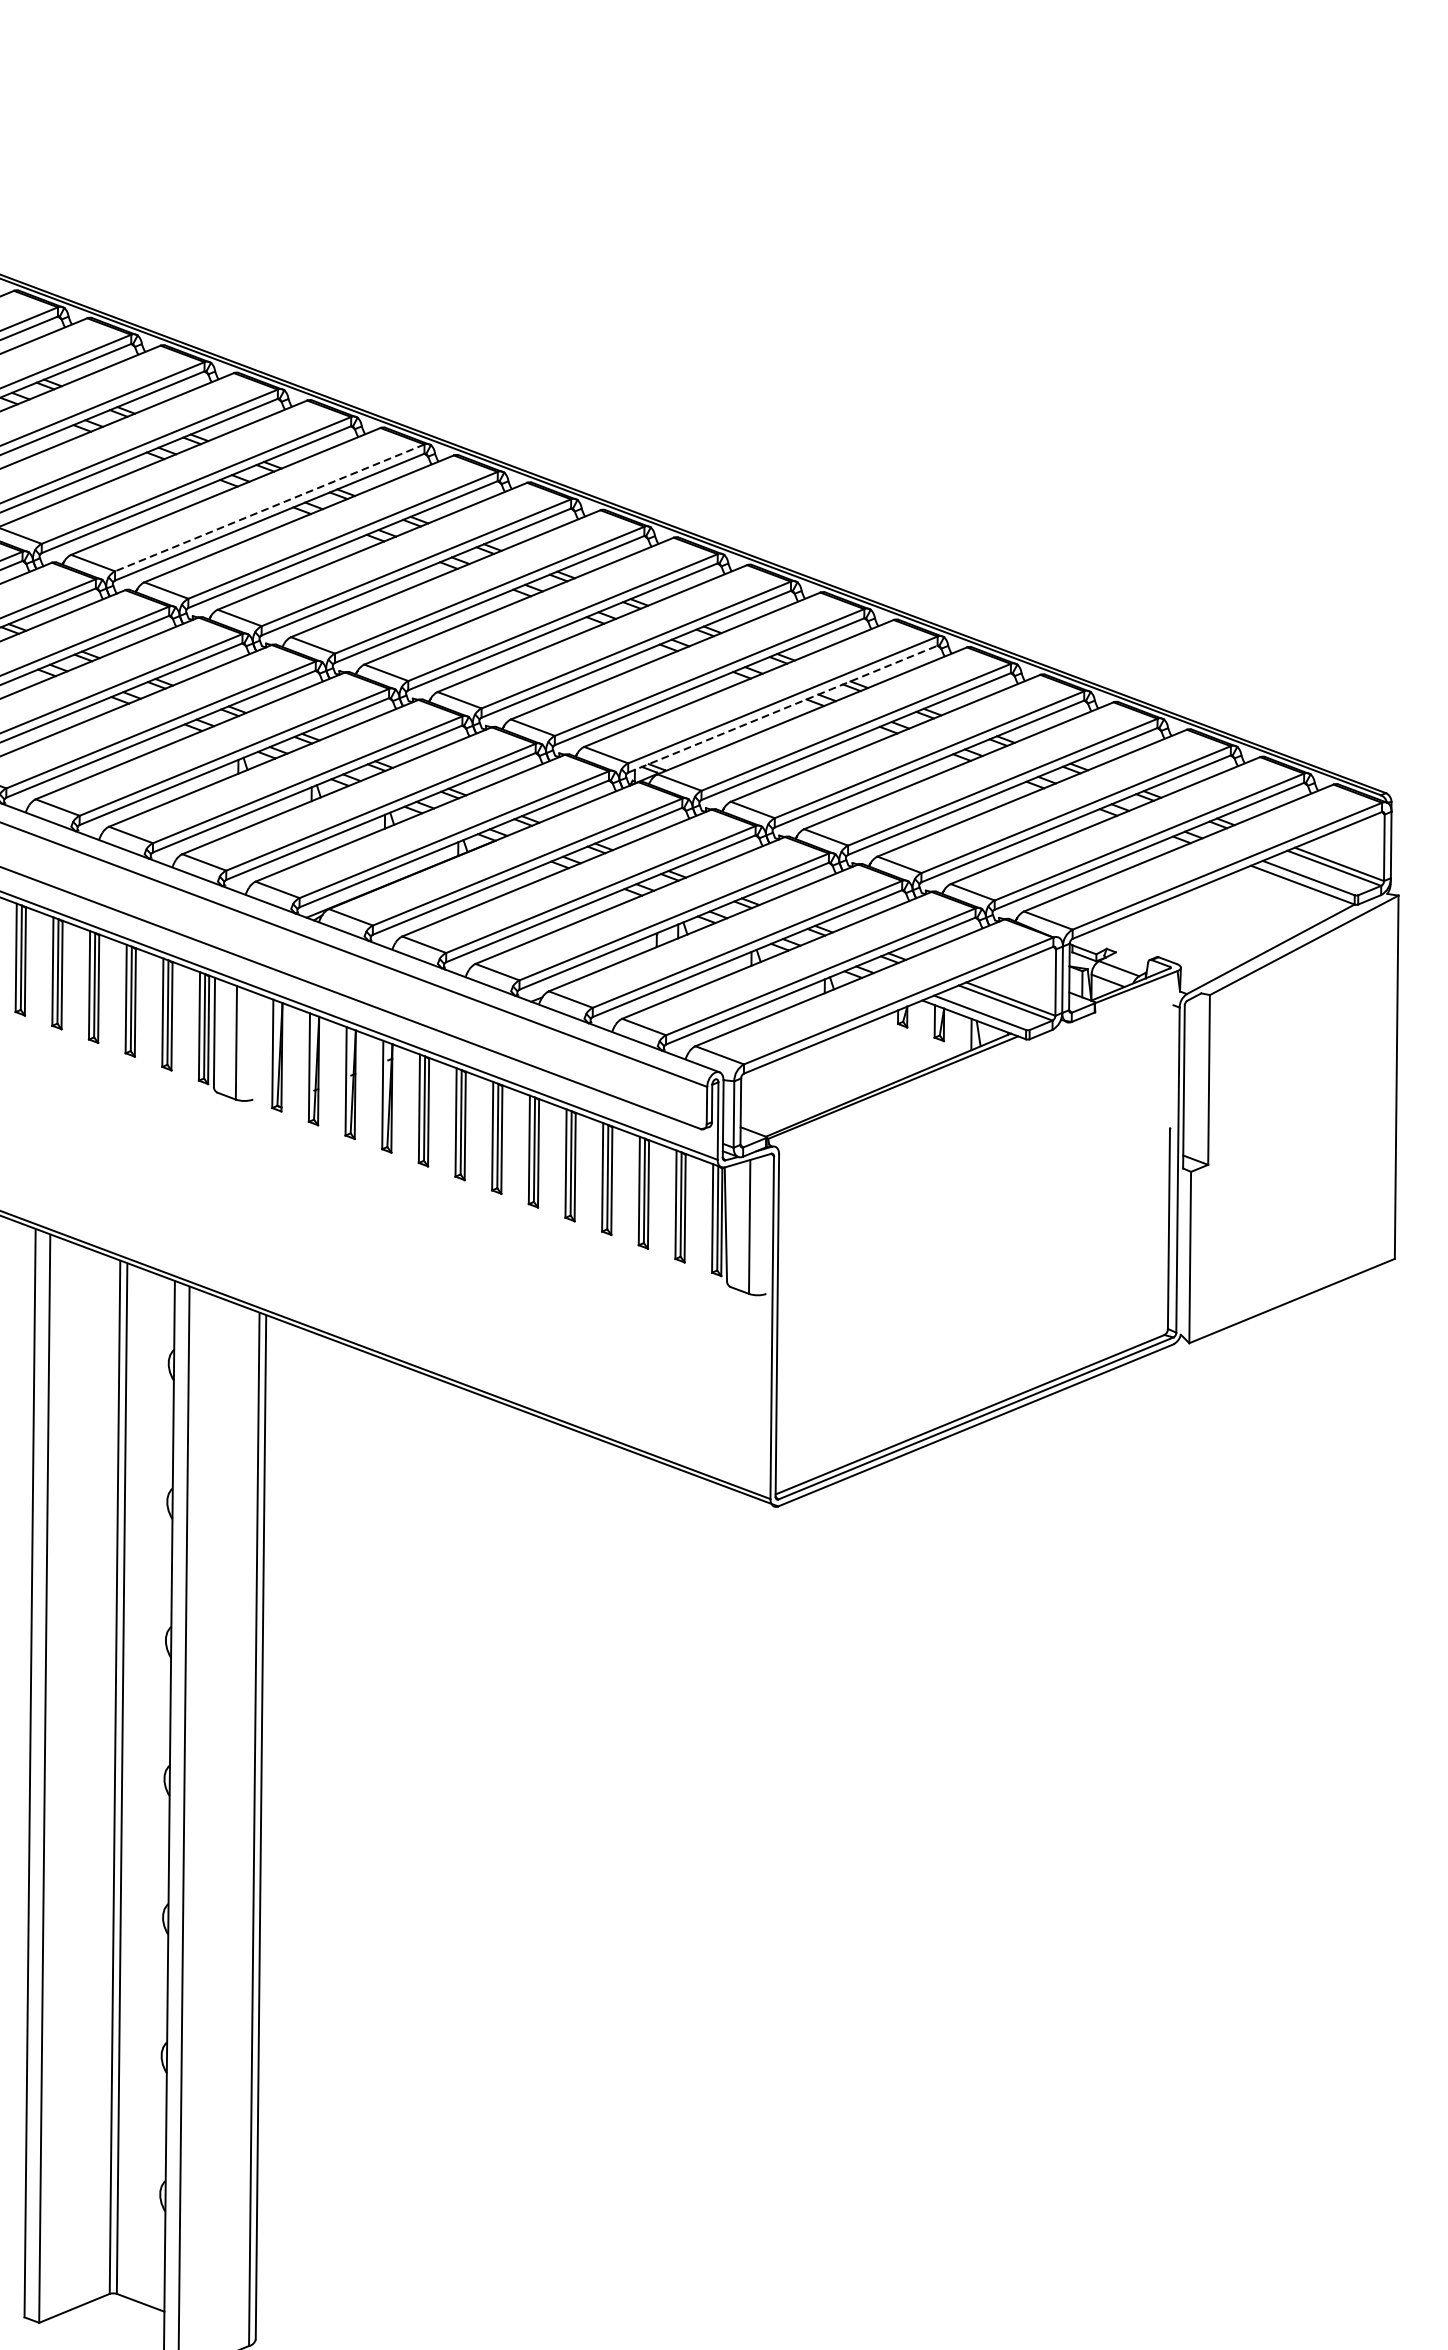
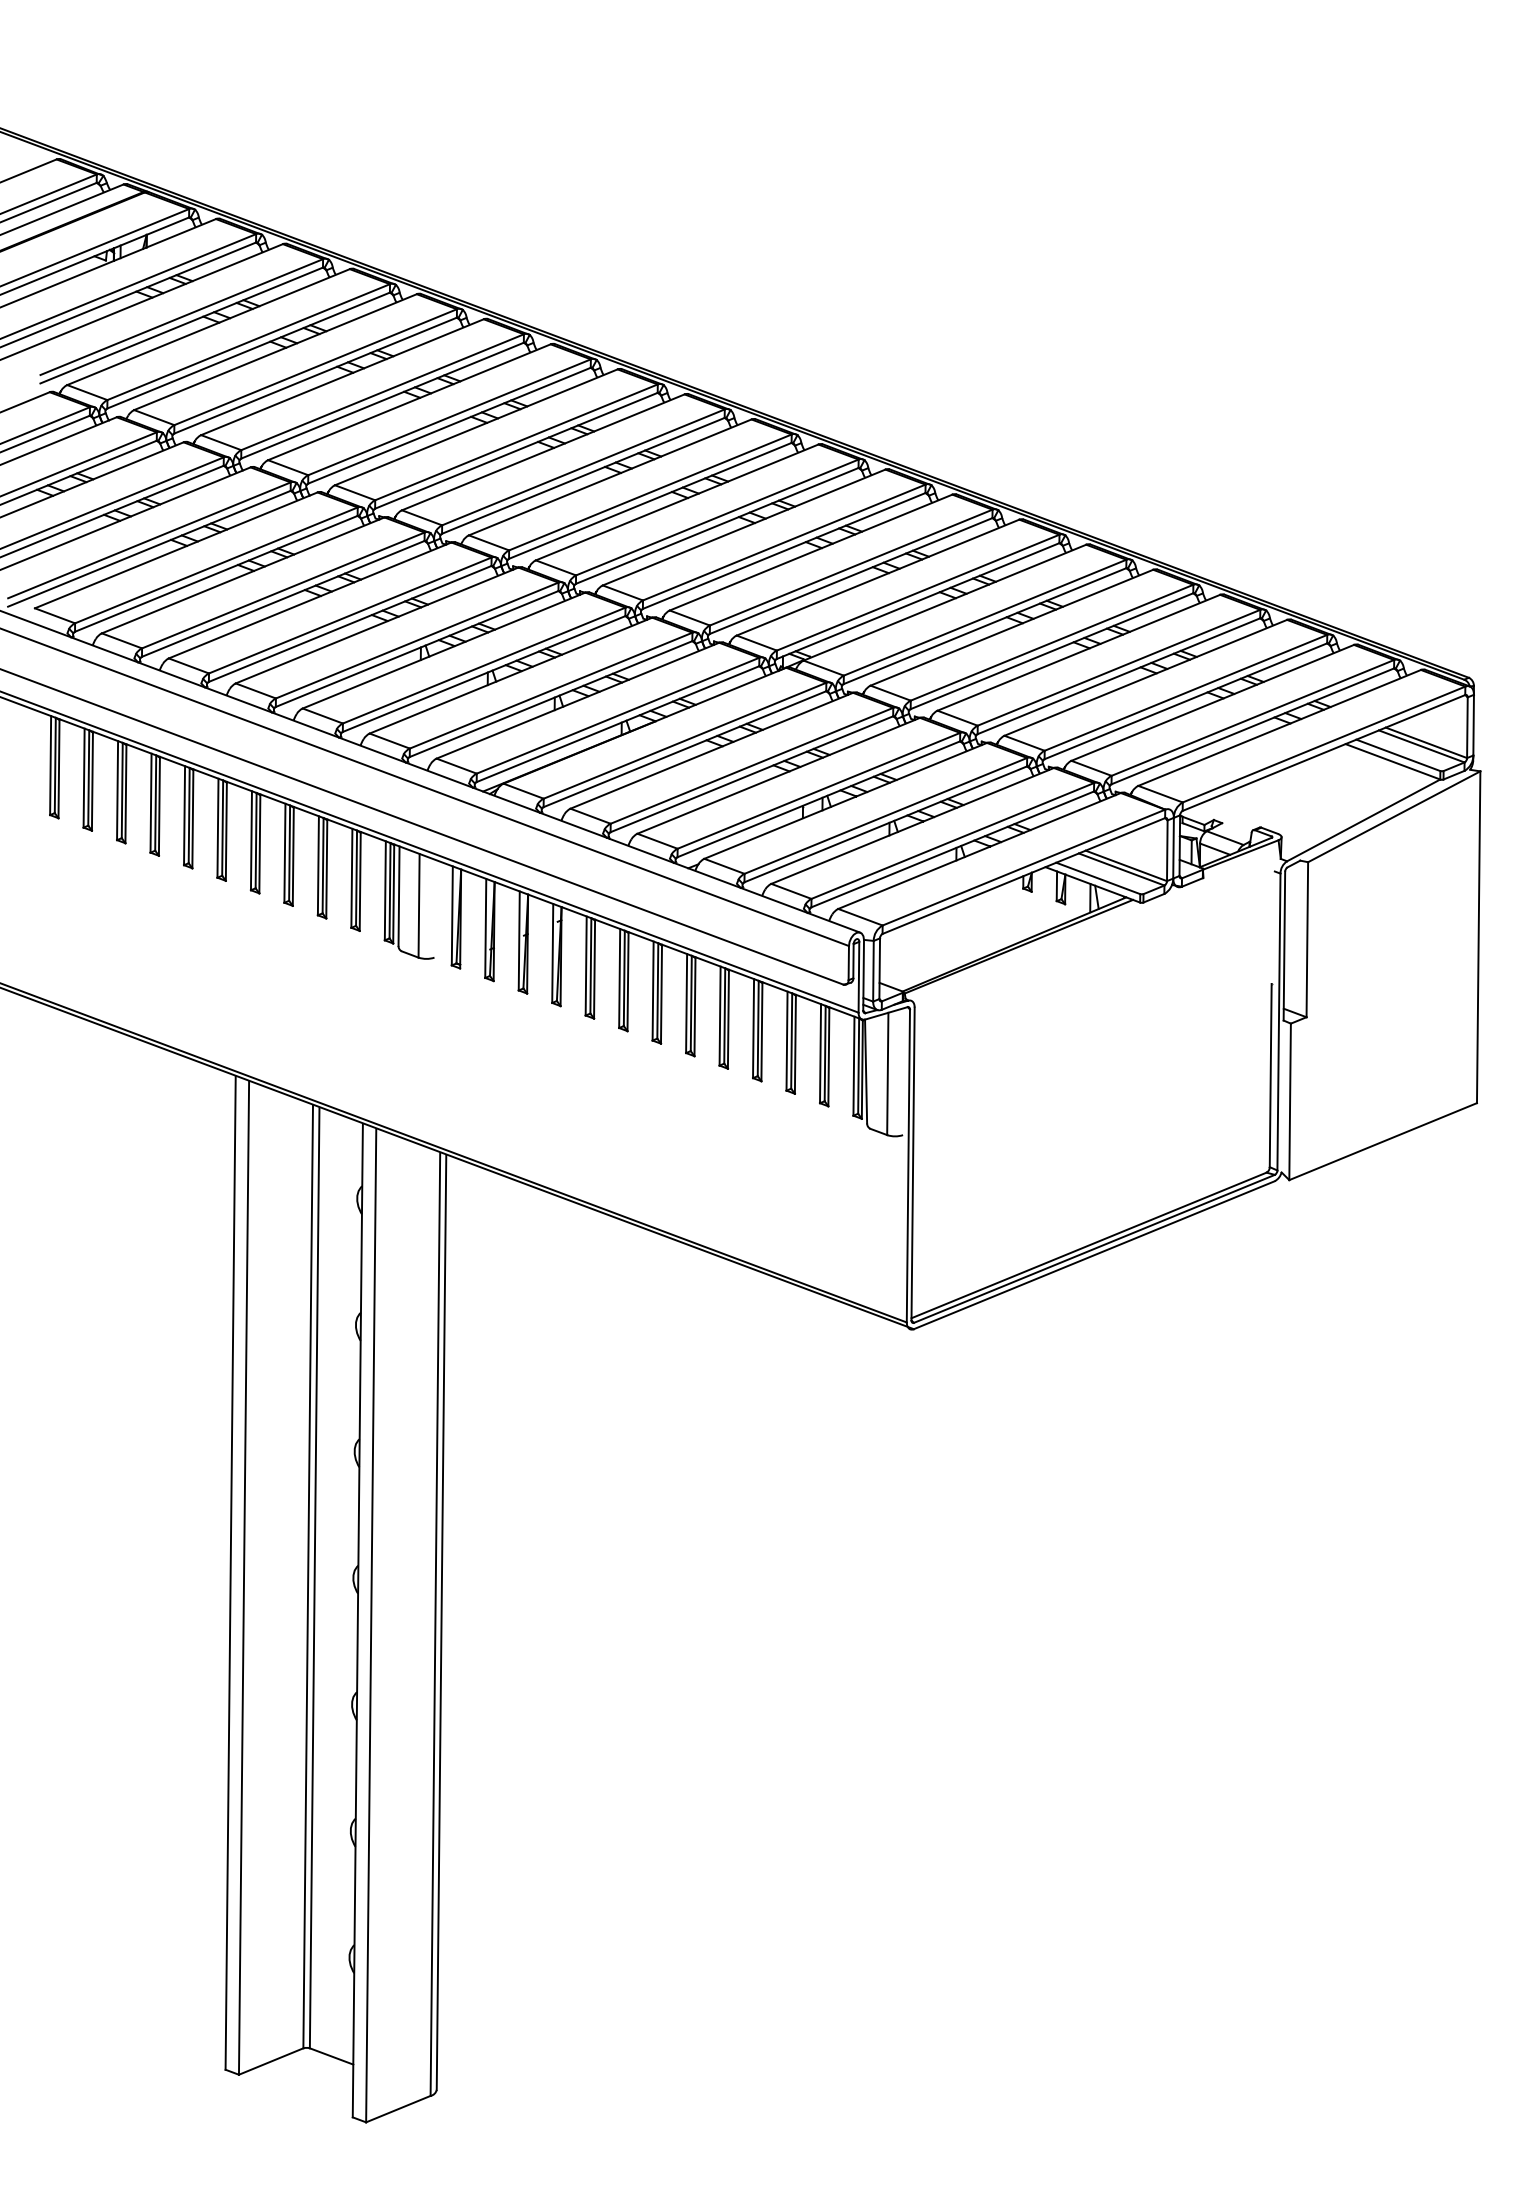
line: (269, 508) -> (449, 417), dashed -> solid
line: (783, 709) -> (918, 601), dashed -> solid

